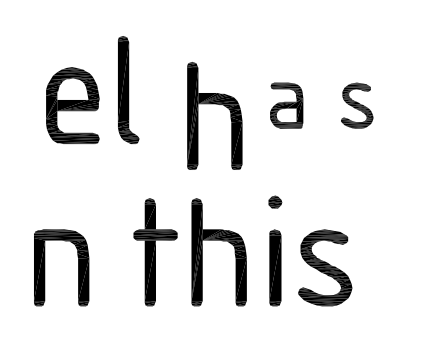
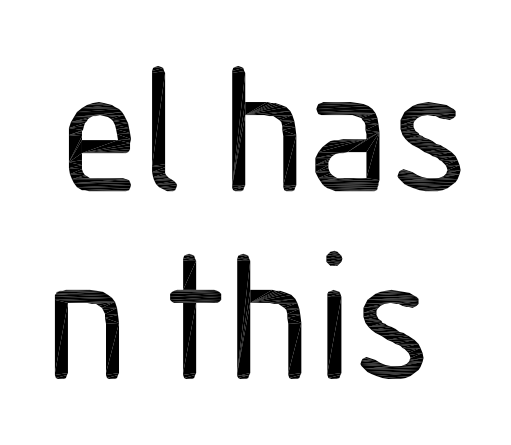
part: (215, 104) -> (264, 115), moved
part: (286, 105) -> (347, 146), size x1.67
part: (356, 105) -> (428, 146), size x1.67

